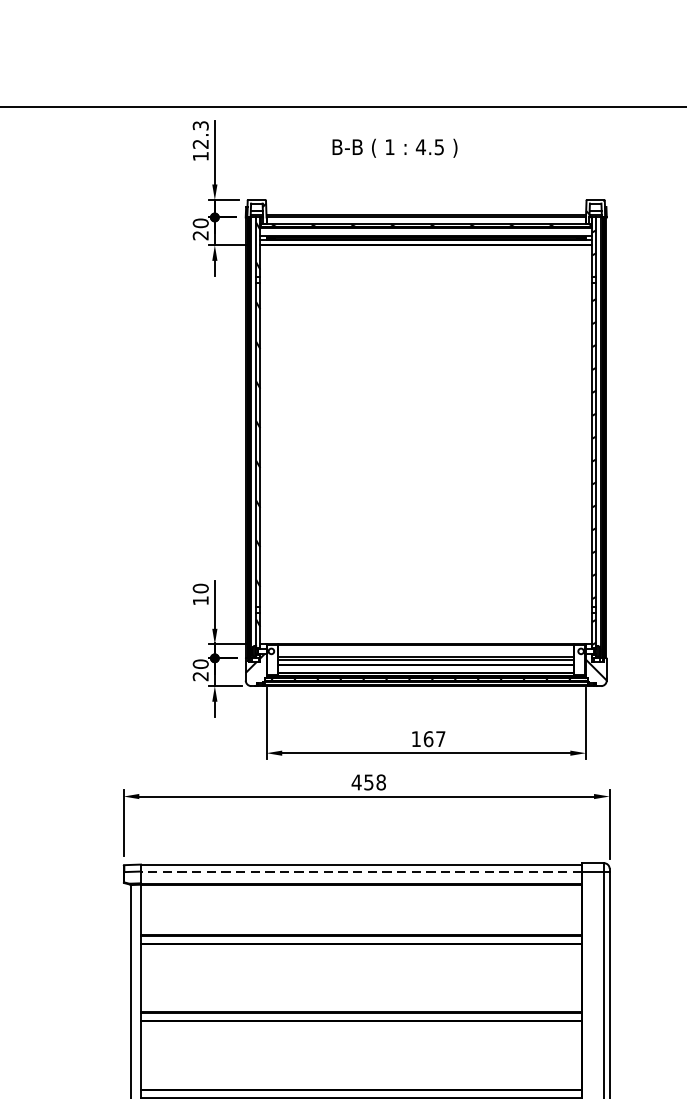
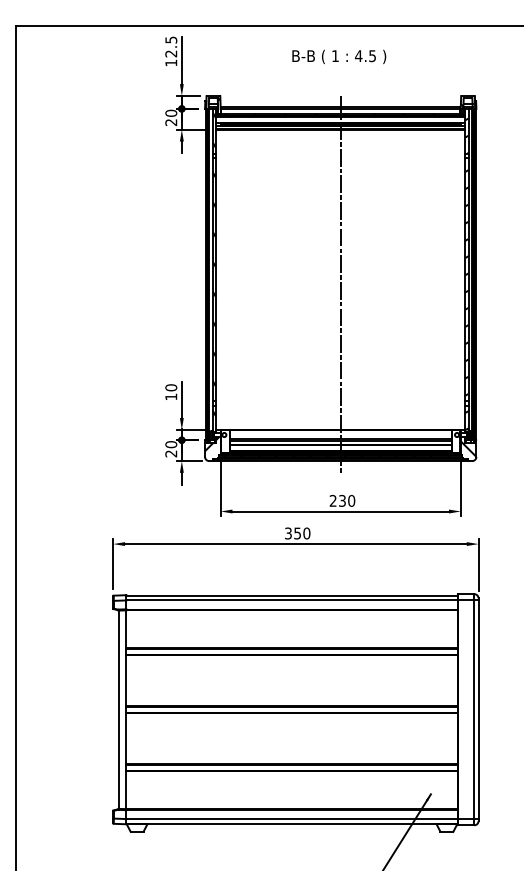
text: (199, 125) -> (170, 39), 12.3 -> 12.5
text: (395, 147) -> (339, 56), moved
line: (425, 449) -> (340, 283), added
text: (428, 738) -> (342, 500), 167 -> 230
text: (368, 782) -> (297, 533), 458 -> 350
line: (362, 871) -> (292, 600), dashed -> solid

